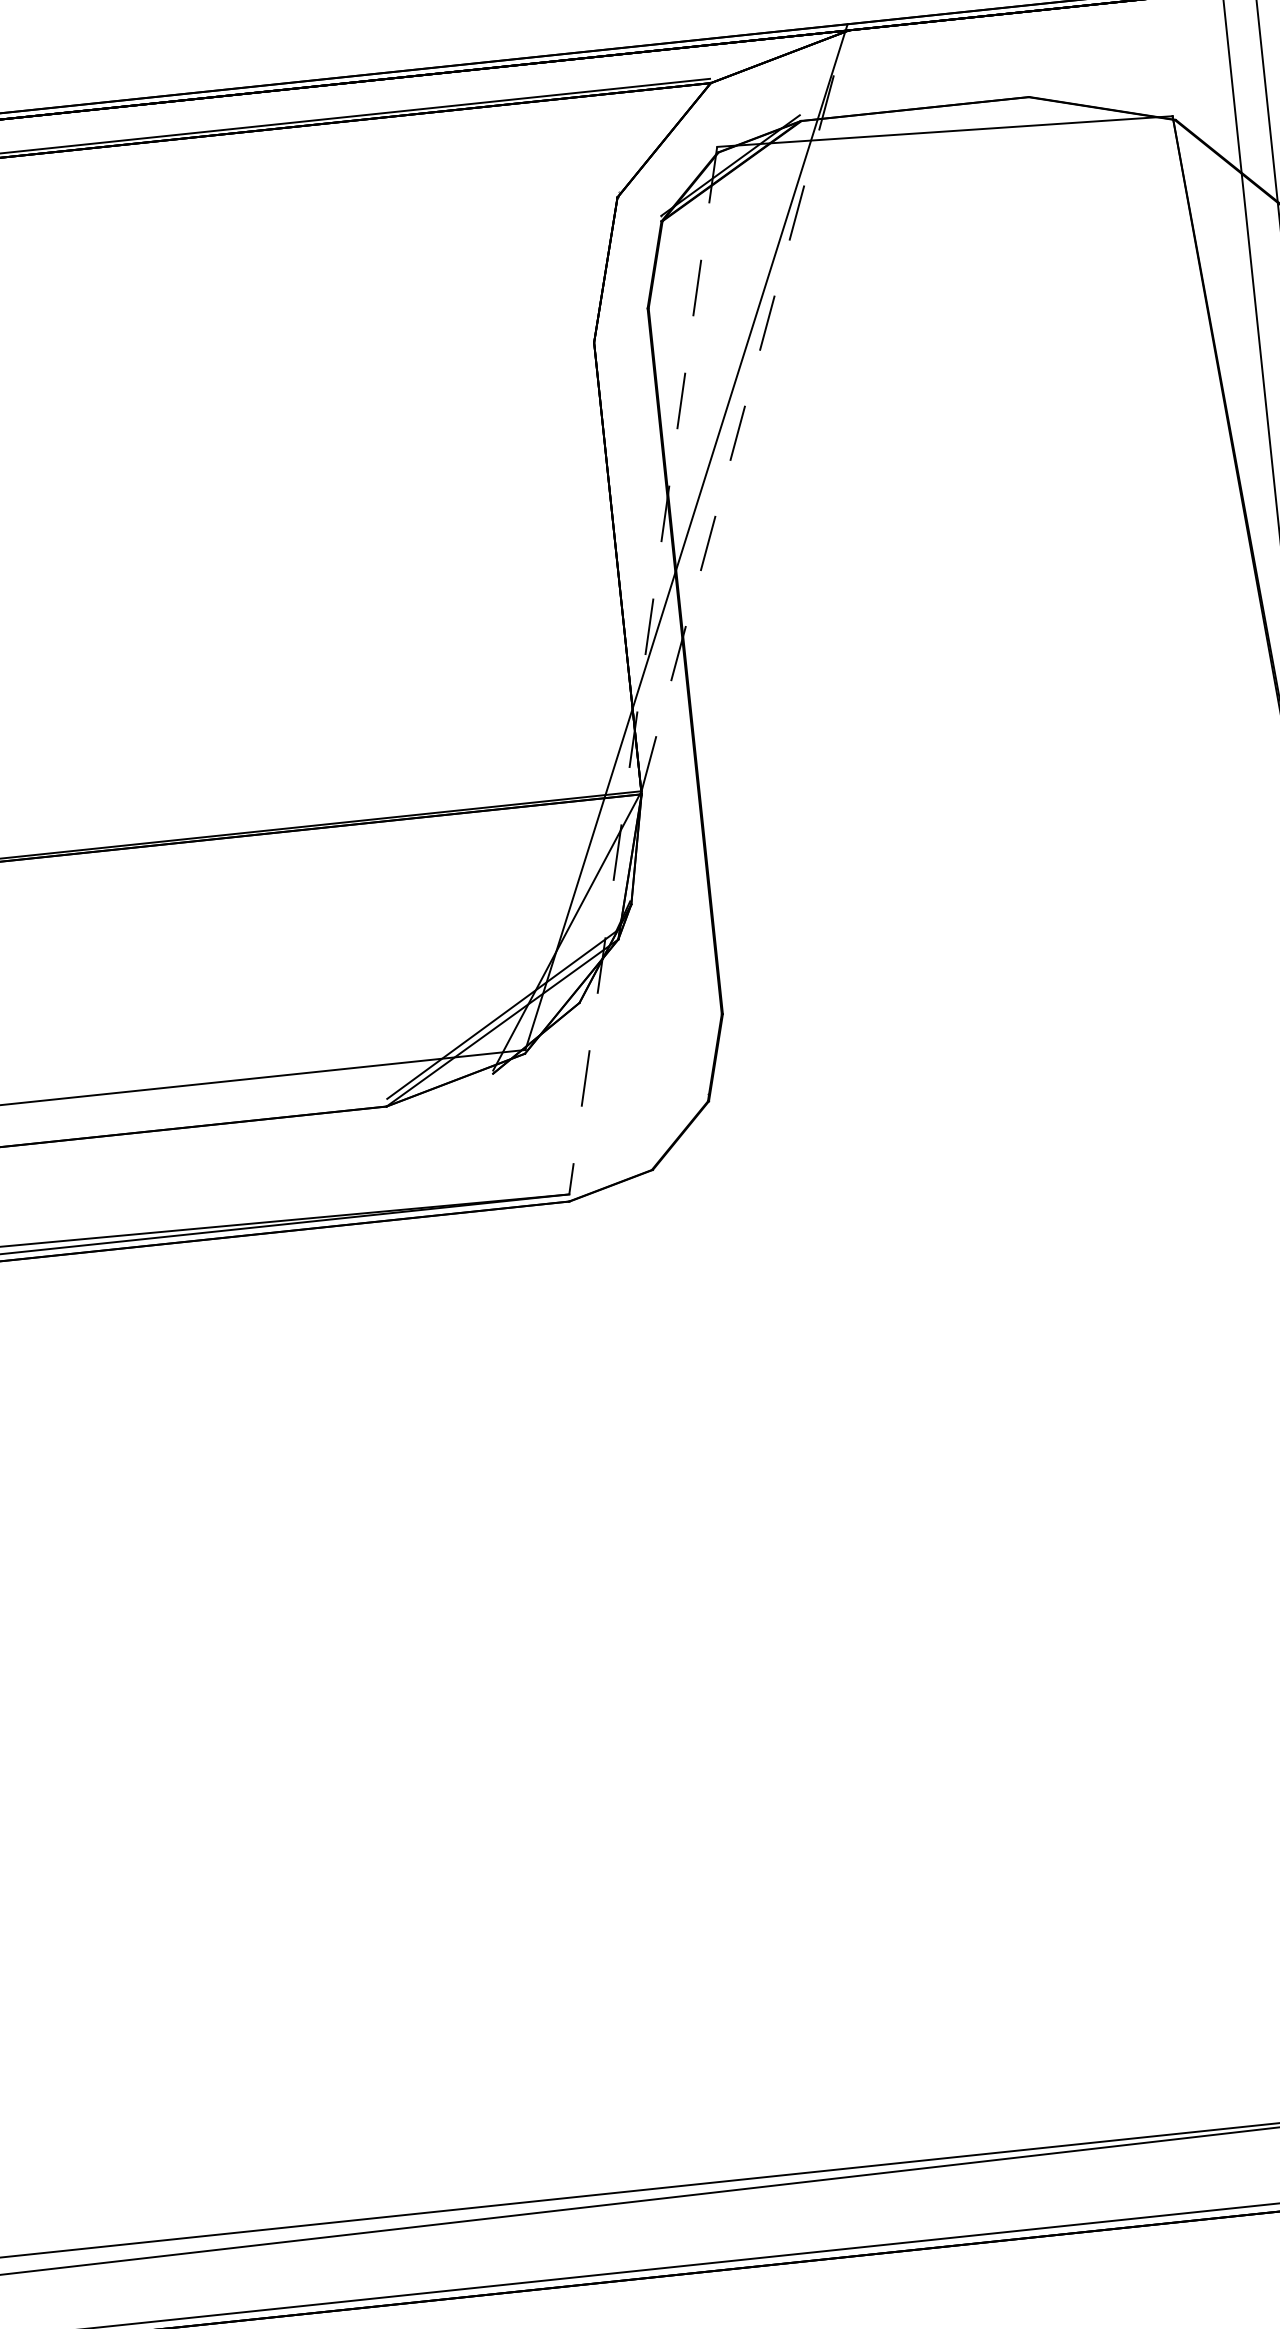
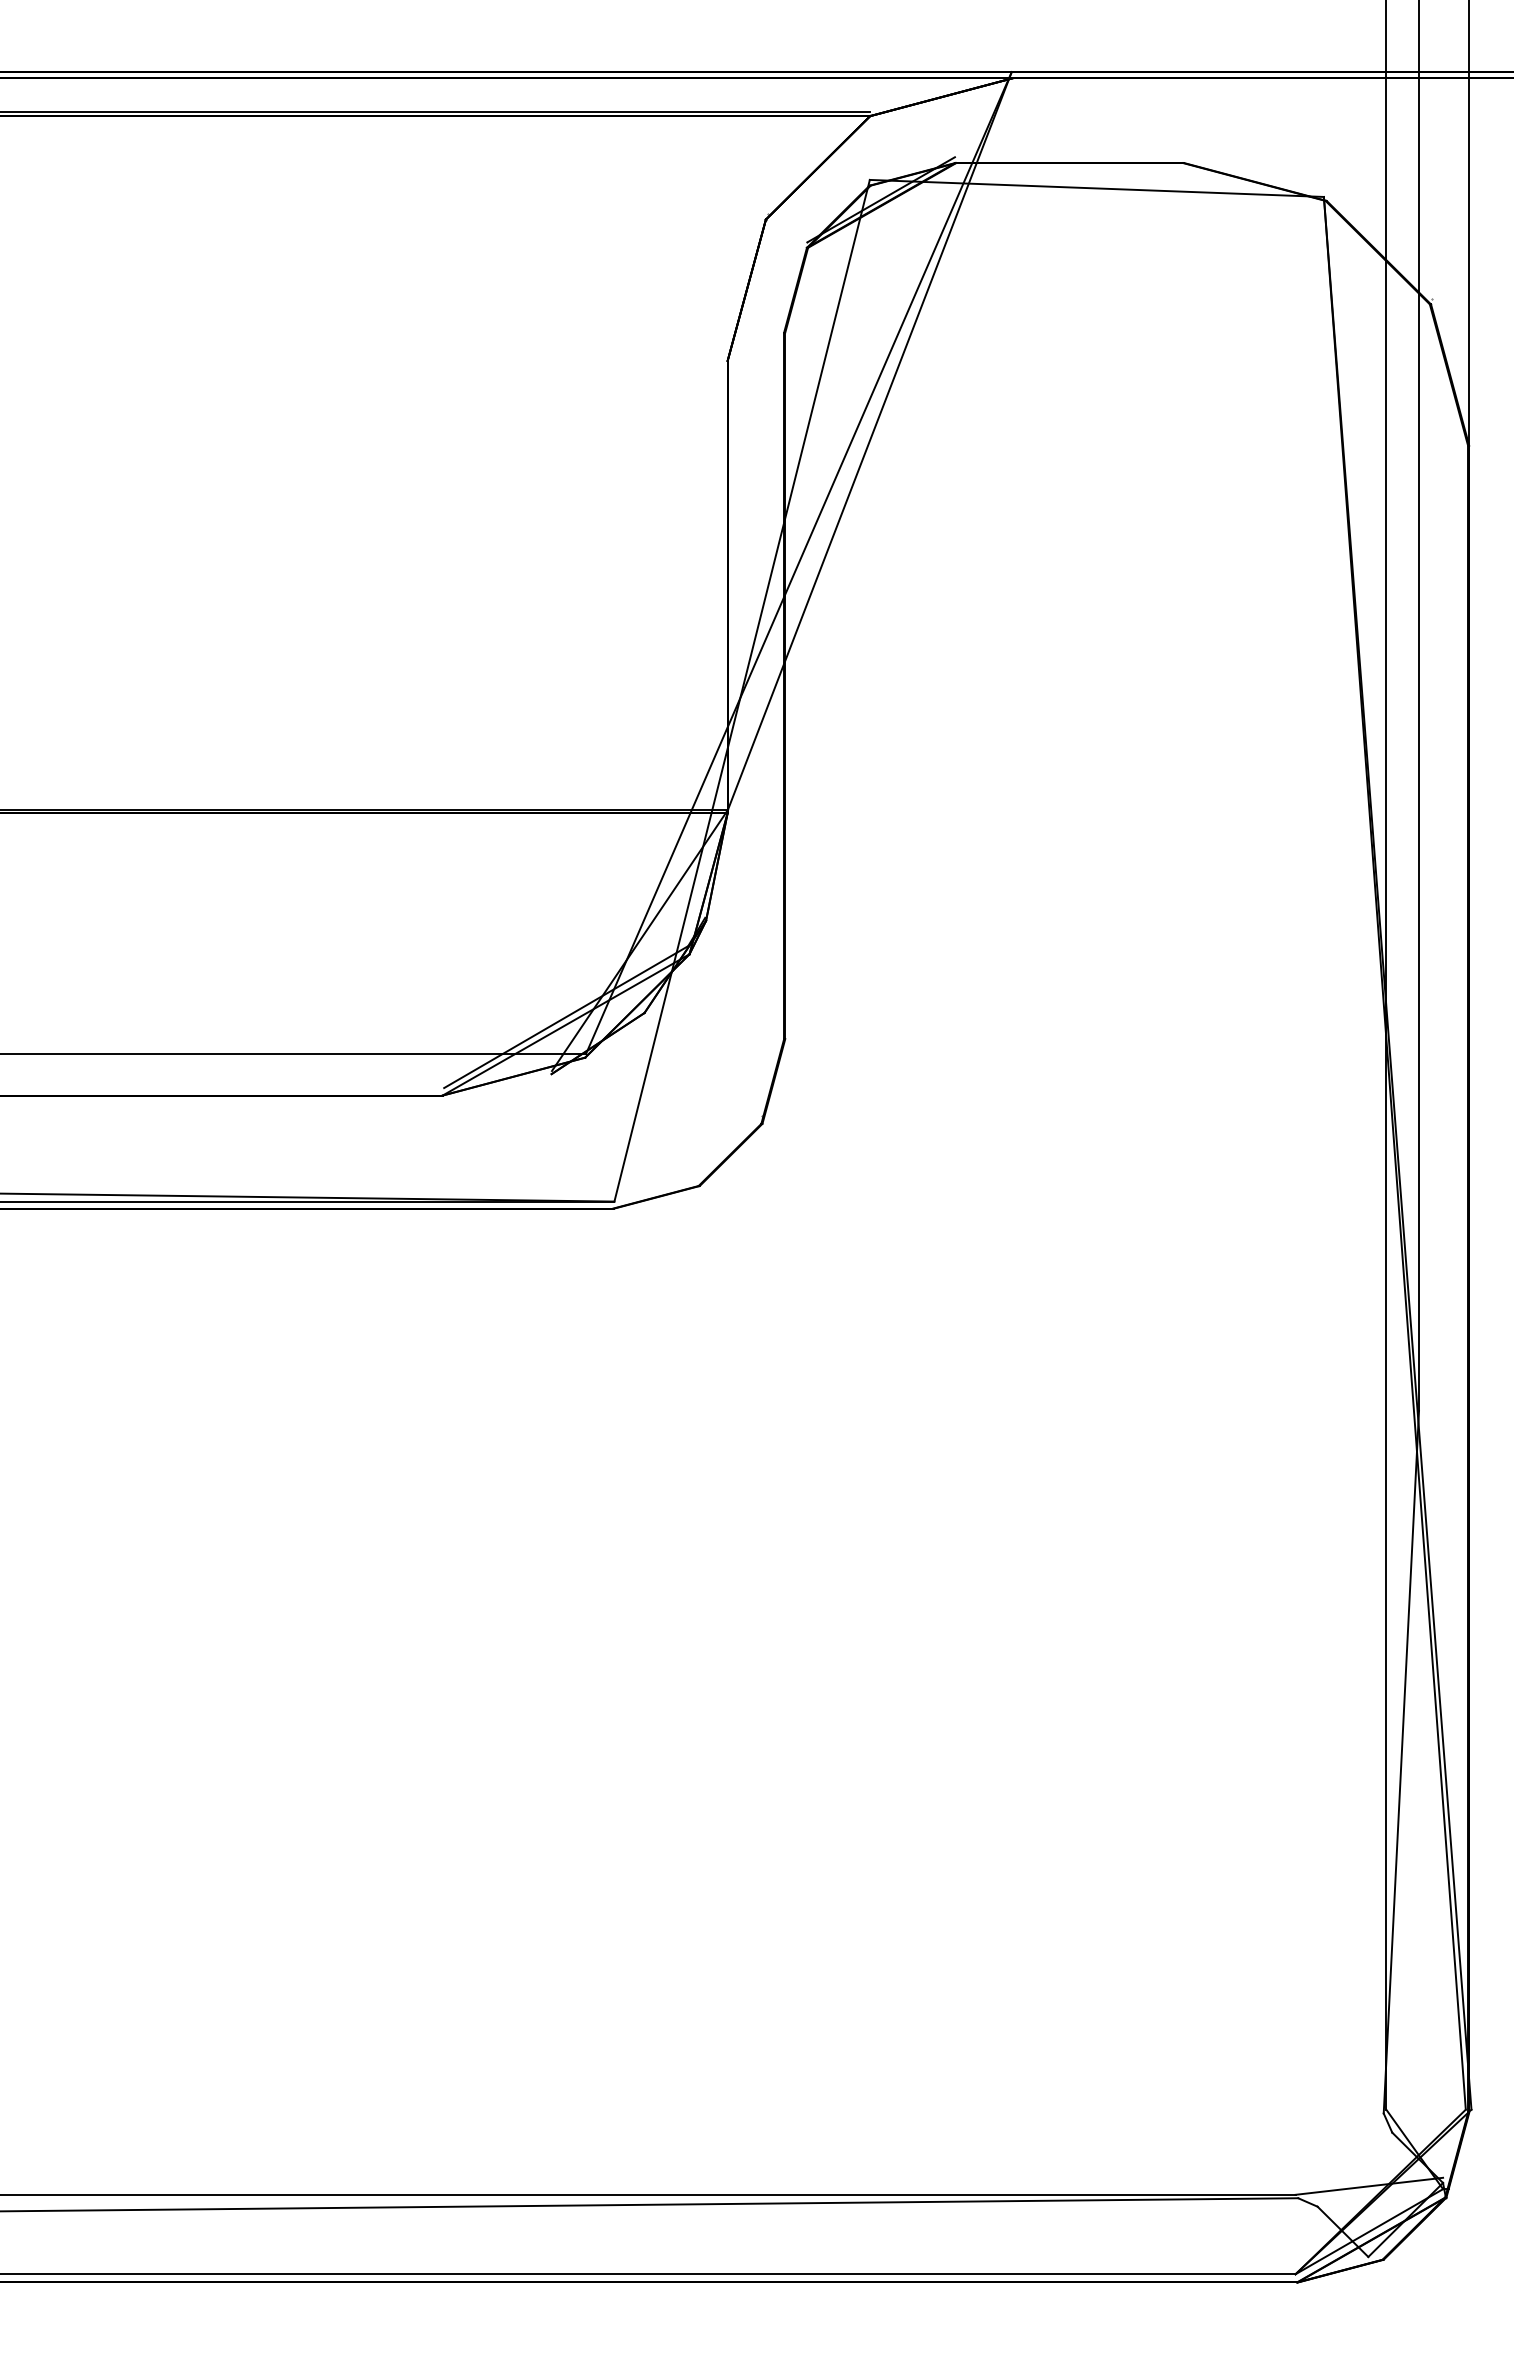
line: (745, 407) -> (870, 440), dashed -> solid
line: (643, 670) -> (742, 690), dashed -> solid

